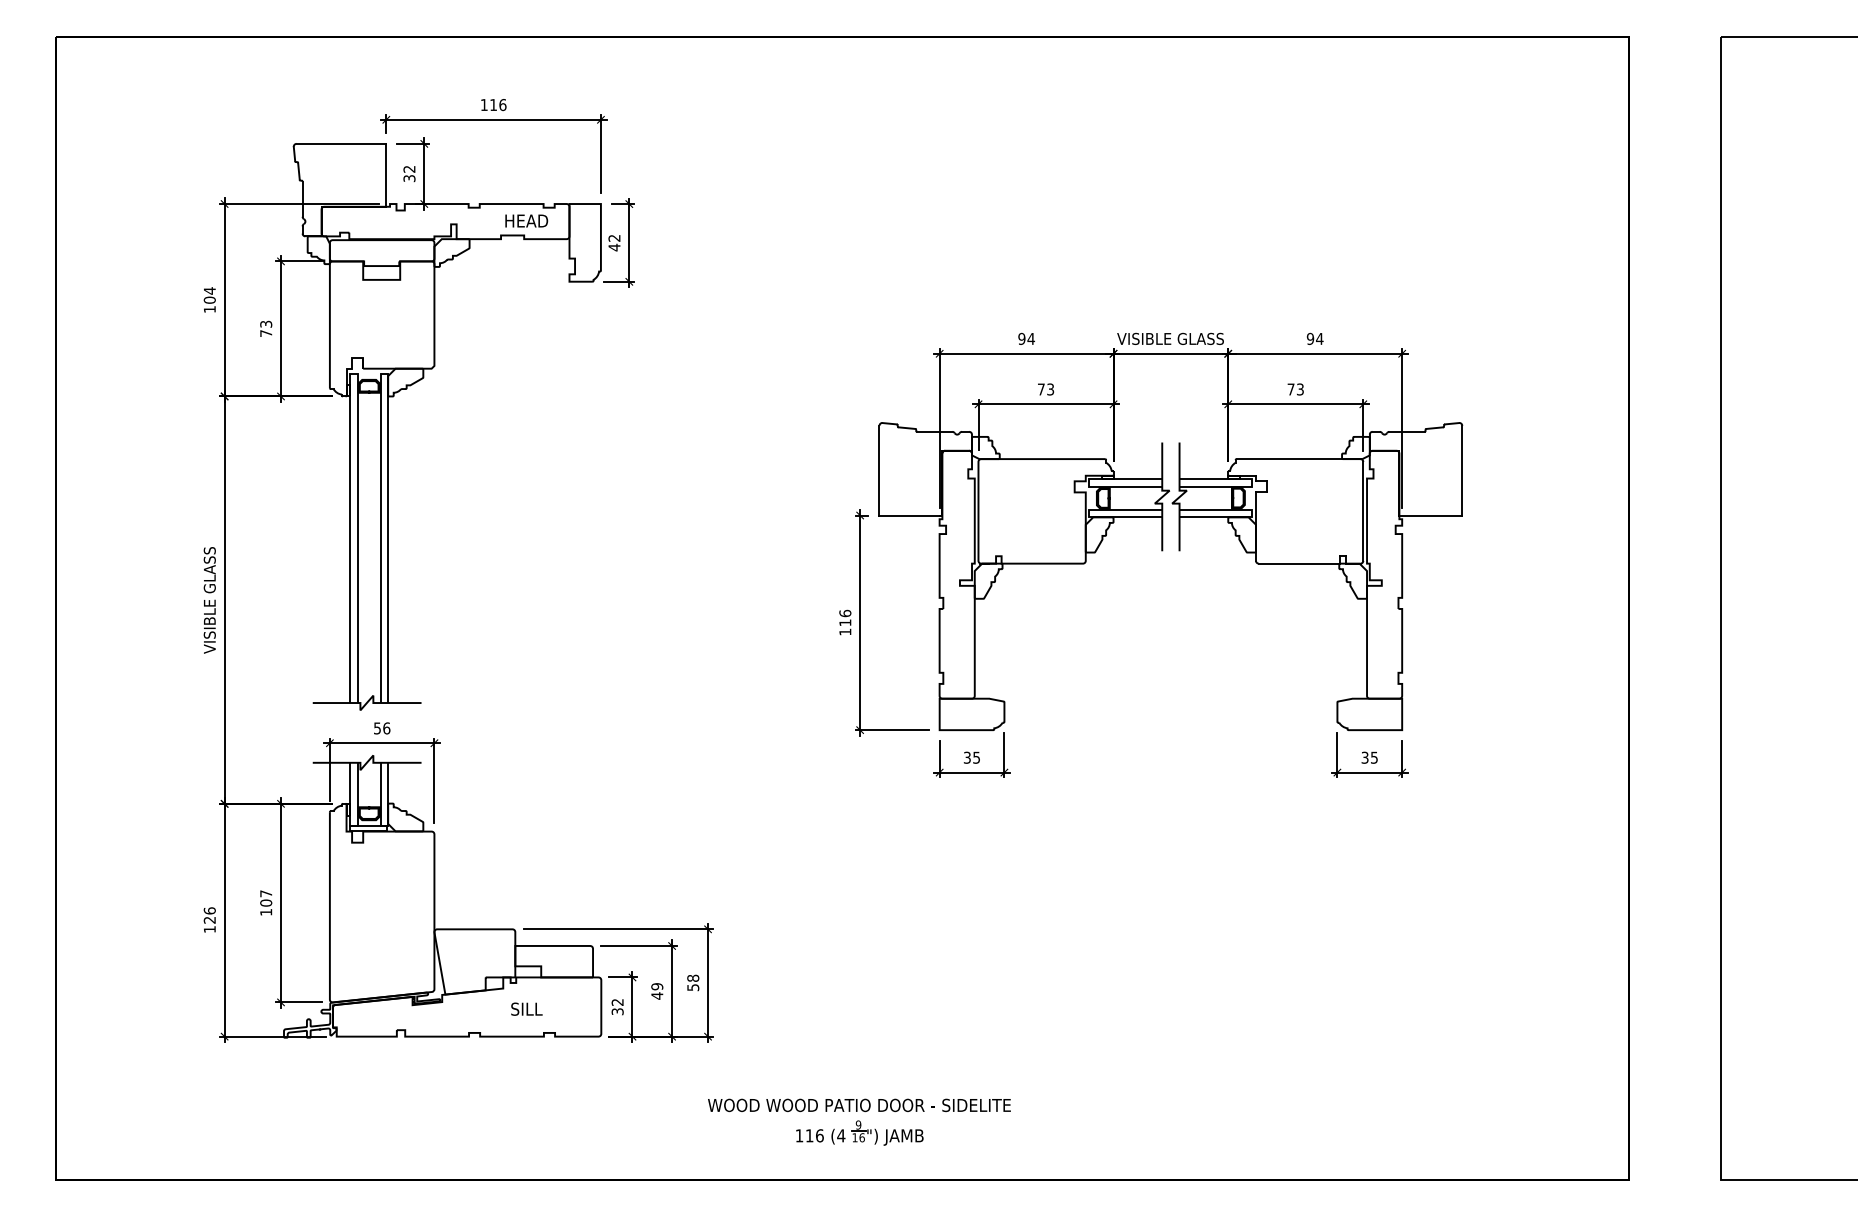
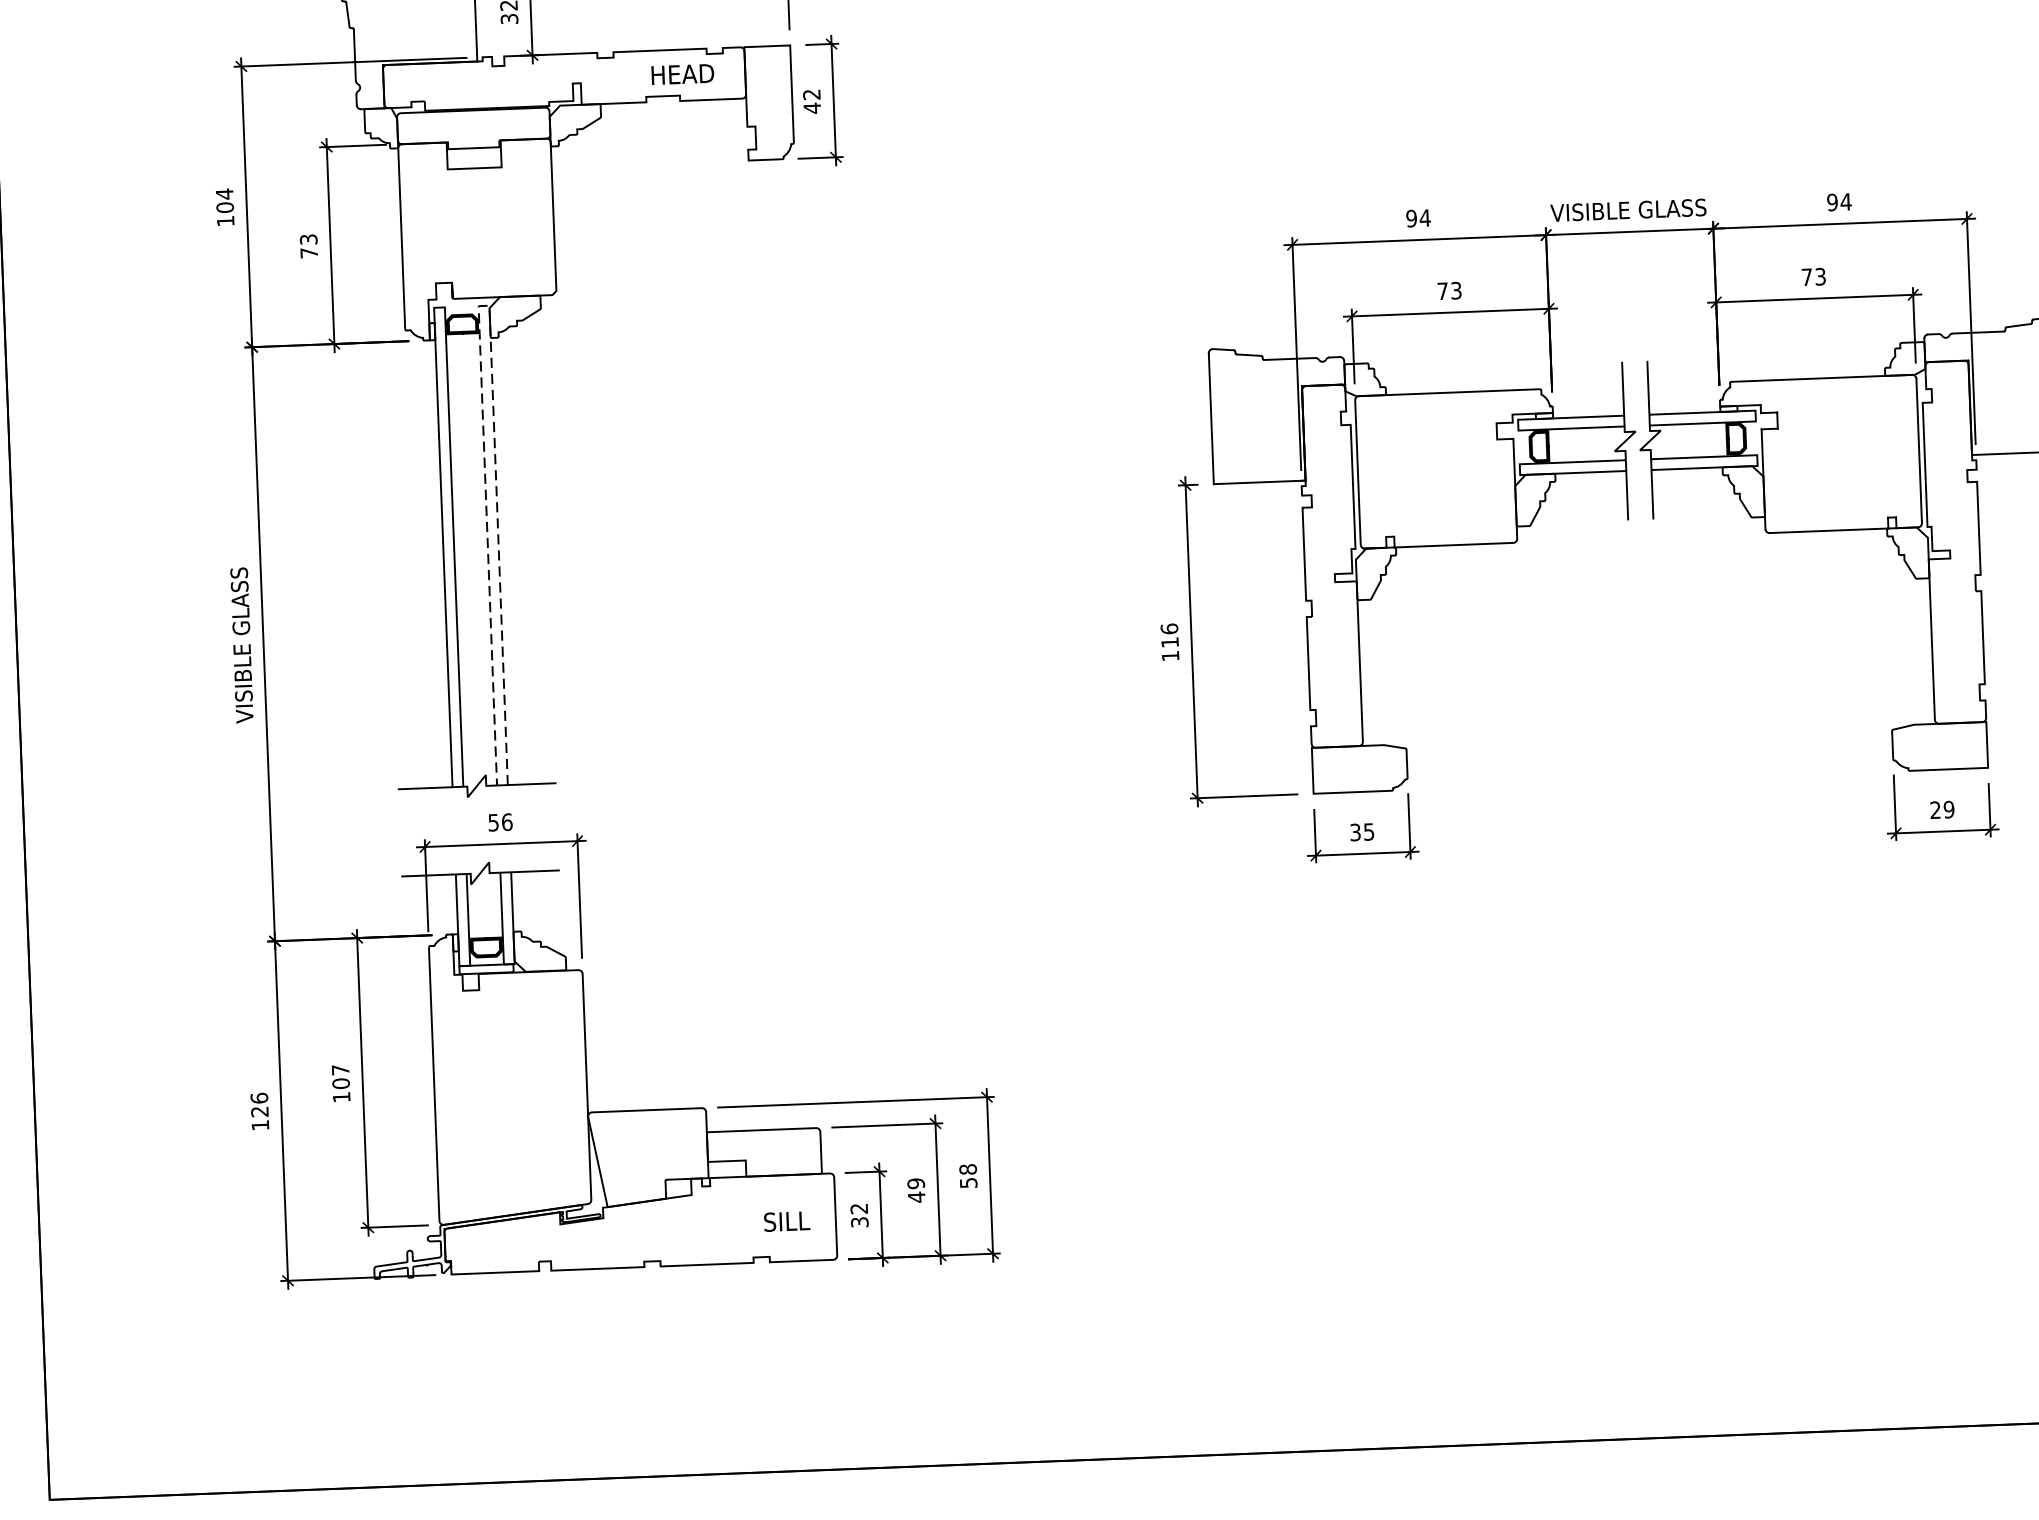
line: (384, 374) -> (484, 306), solid -> dashed
text: (1369, 757) -> (1941, 809), 35 -> 29
text: (526, 1008) -> (786, 1220), moved
part: (859, 1121) -> (1218, 1368), removed

